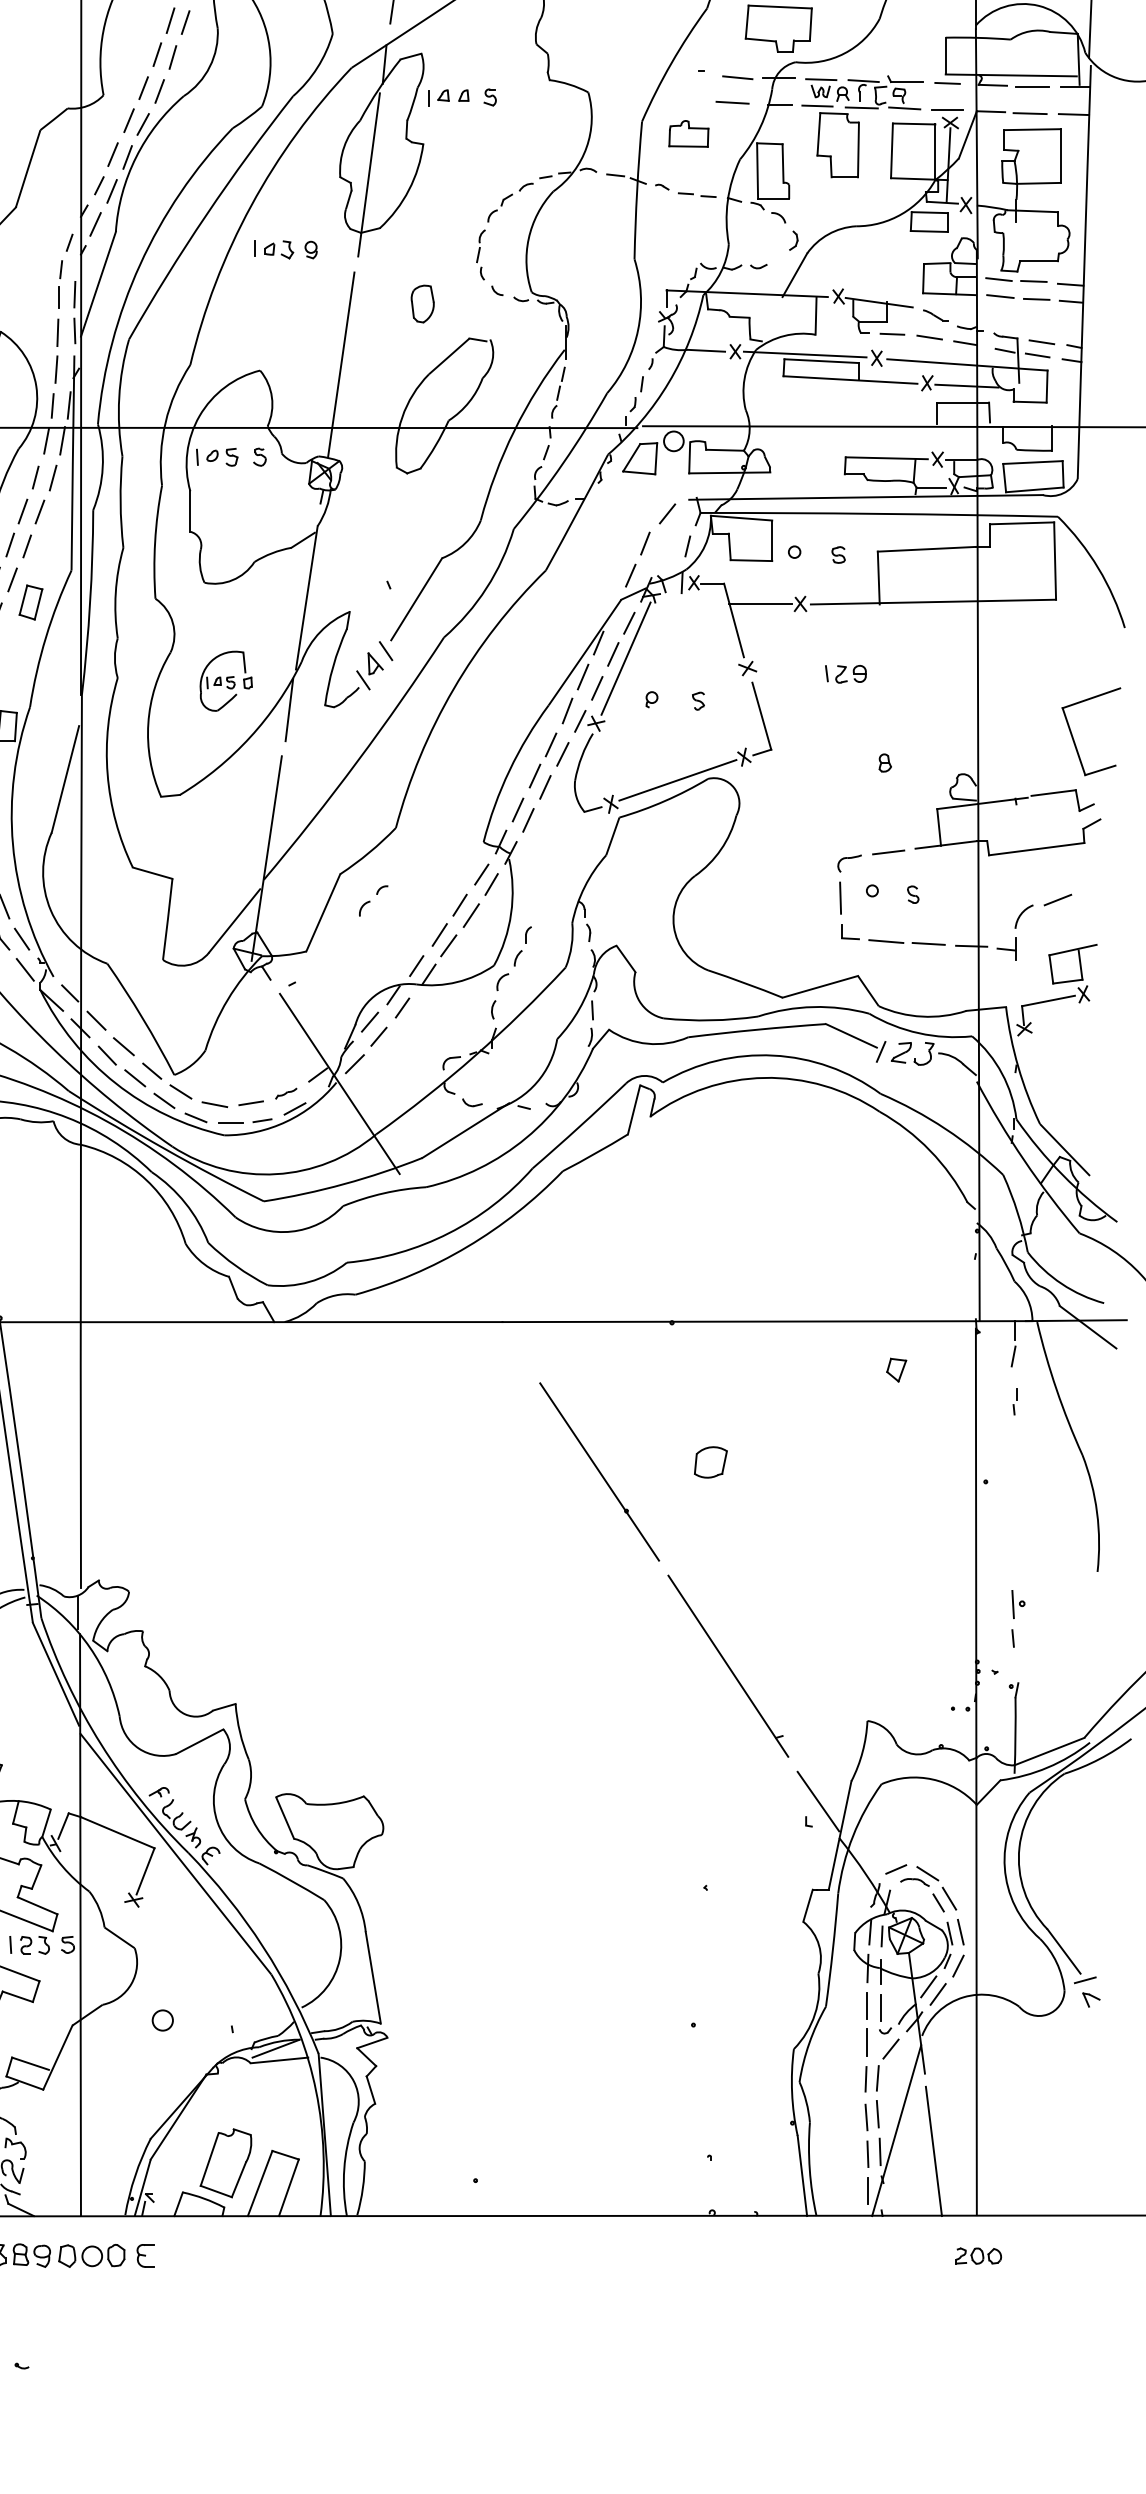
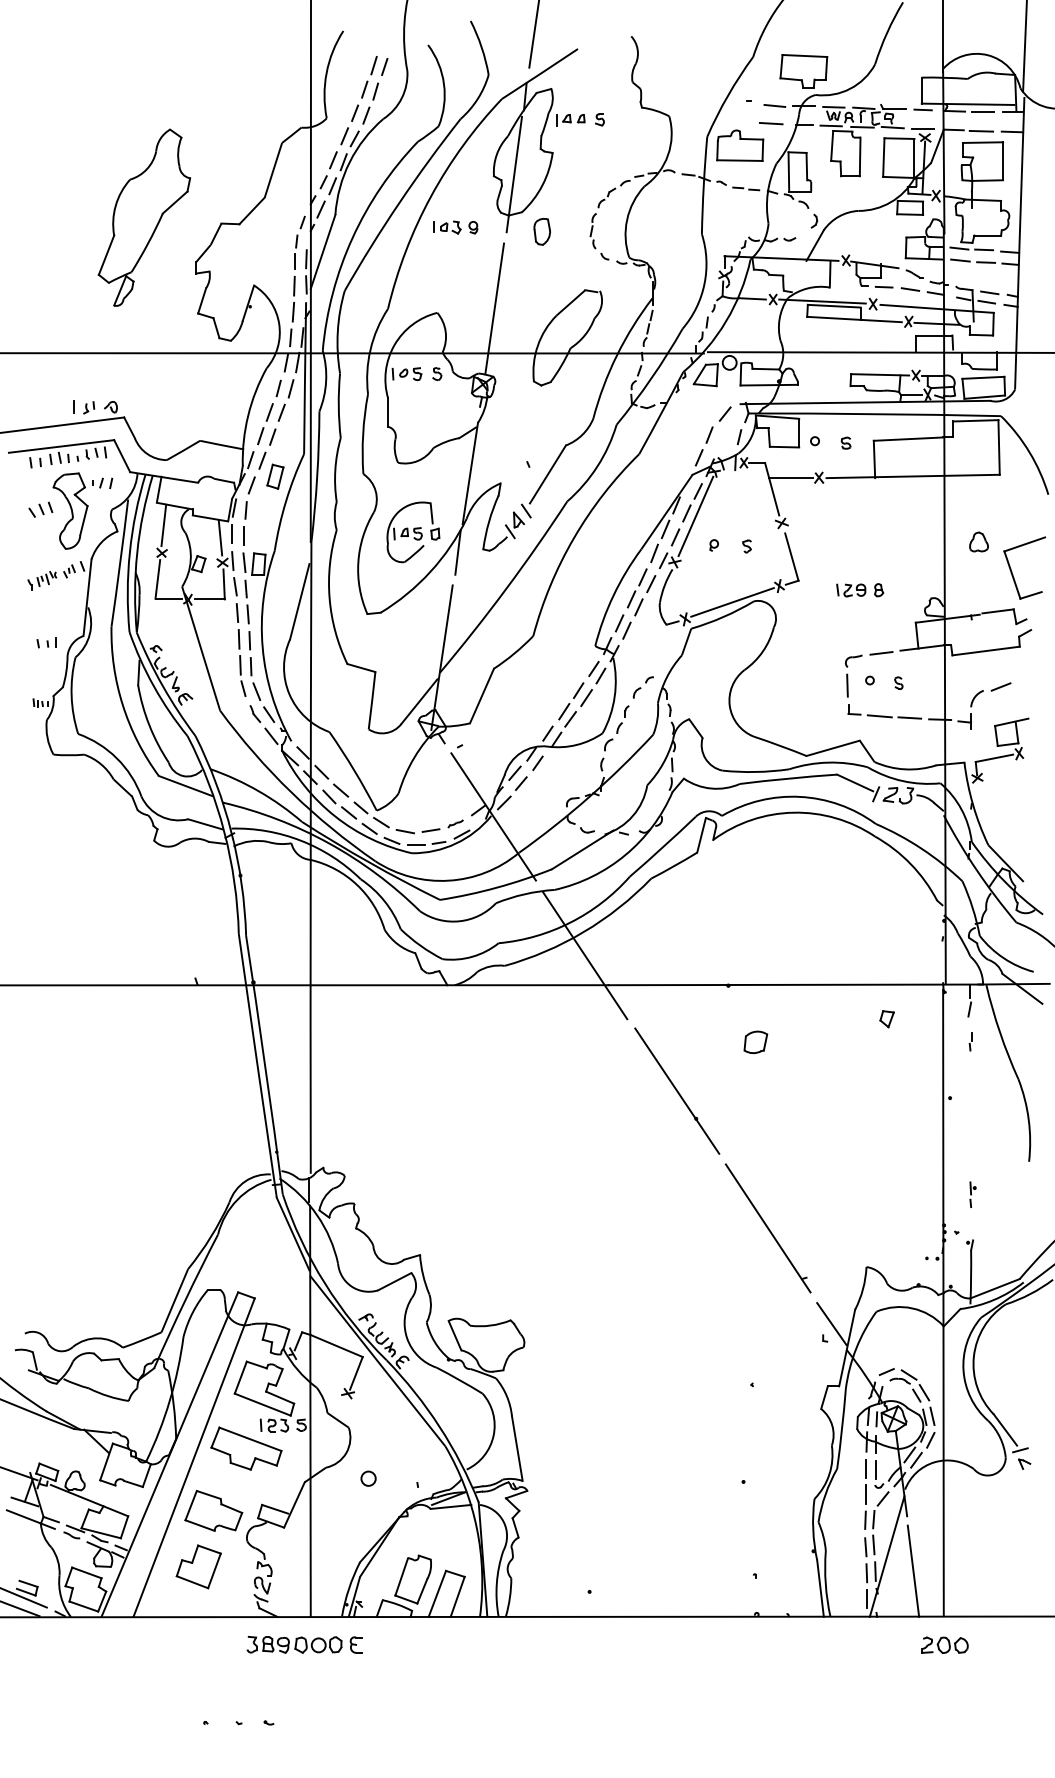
part: (689, 133) -> (740, 145), size x1.67
part: (421, 303) -> (541, 231), moved
part: (846, 674) -> (851, 590), moved
part: (226, 681) -> (413, 532), size x1.43
part: (1025, 694) -> (978, 541), added
part: (372, 900) -> (642, 687), moved
line: (469, 1280) -> (585, 955), added
part: (710, 1461) -> (755, 1041), moved
part: (1017, 1618) -> (972, 1194), size x0.62
part: (977, 2255) -> (944, 1644), size x1.43

